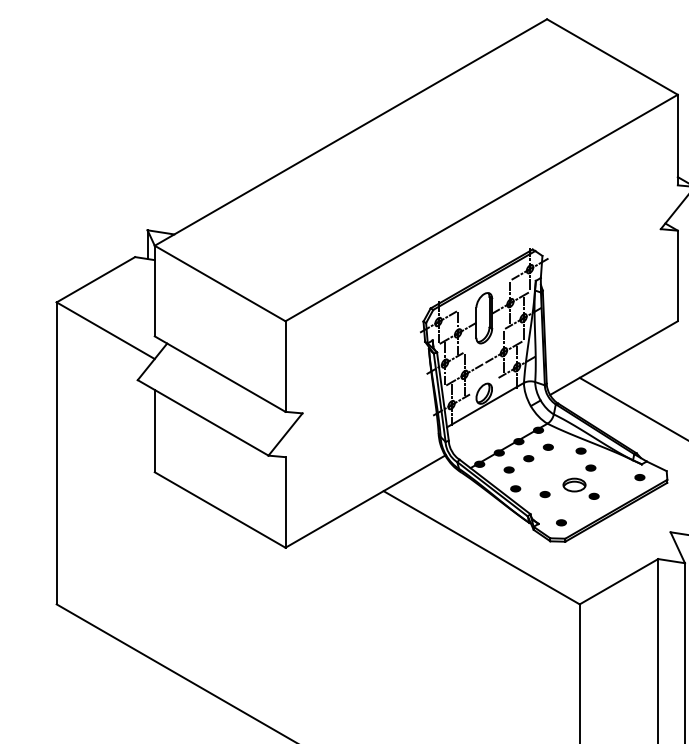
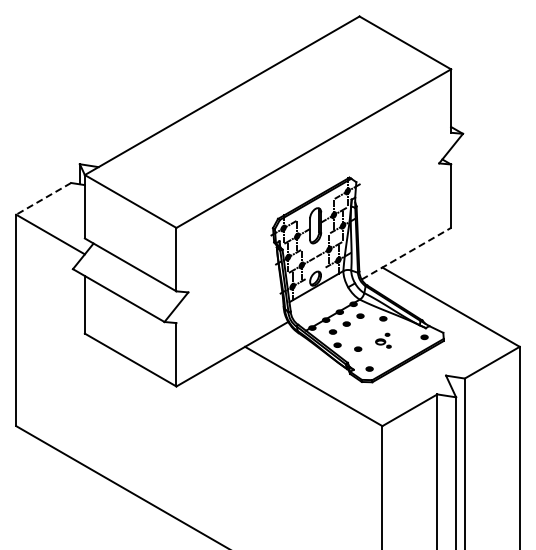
line: (95, 279) -> (43, 198), solid -> dashed
line: (614, 357) -> (406, 253), solid -> dashed
part: (581, 482) -> (383, 340), size x0.6

